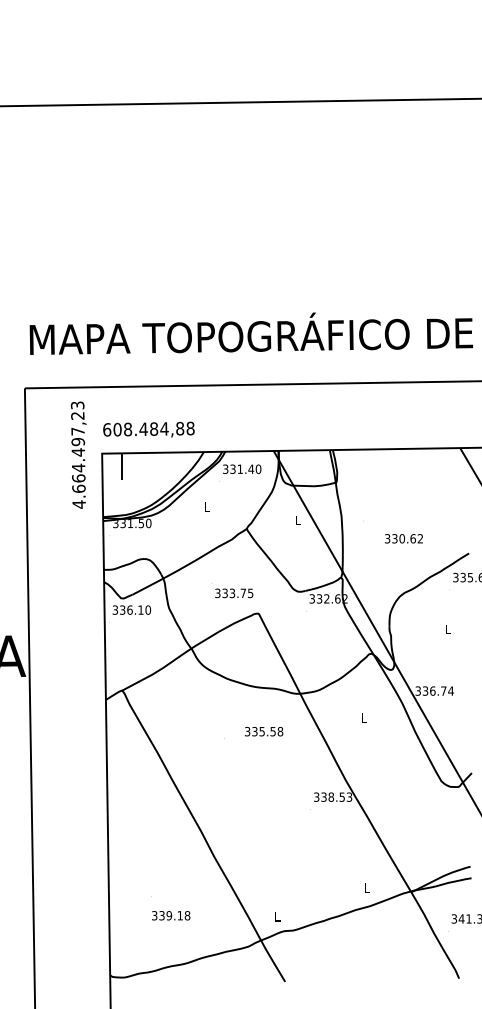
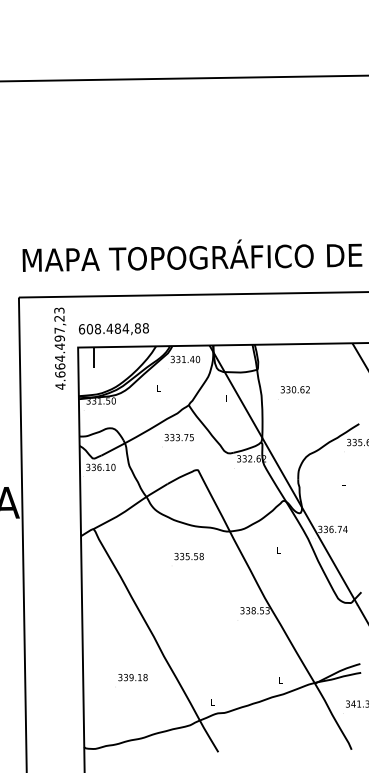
text: (402, 538) -> (294, 389), moved
text: (233, 593) -> (178, 437), moved
text: (263, 731) -> (188, 556), moved
text: (170, 915) -> (132, 677), moved

